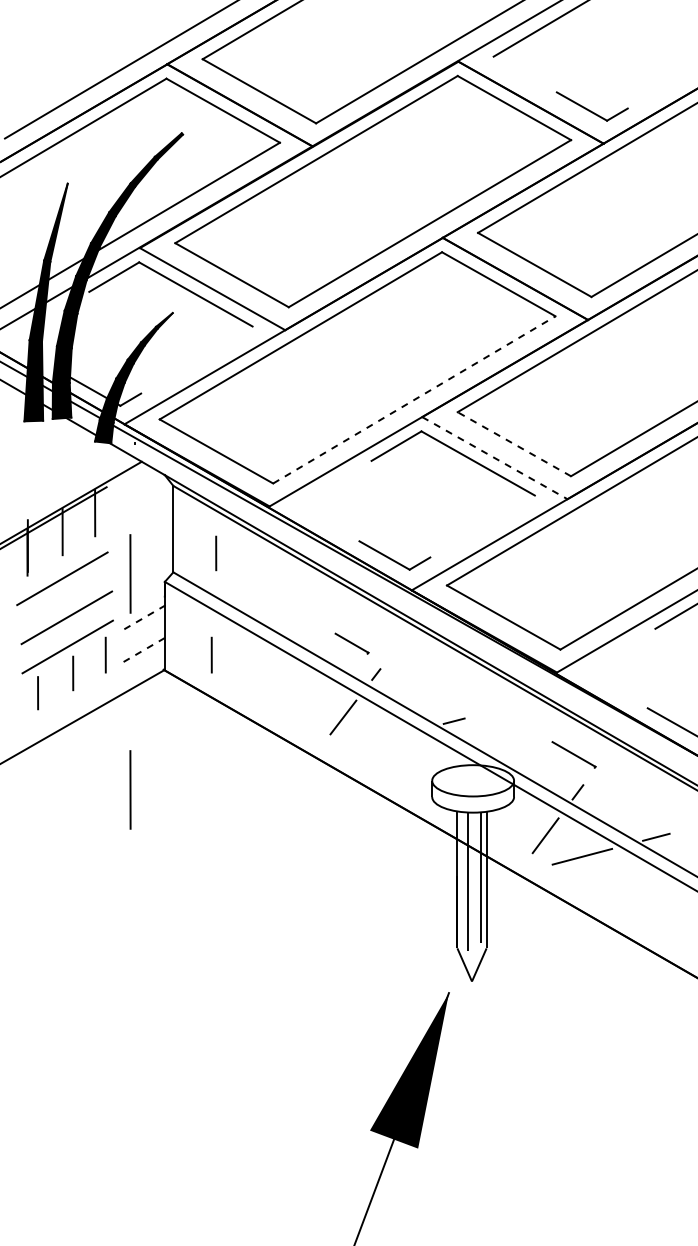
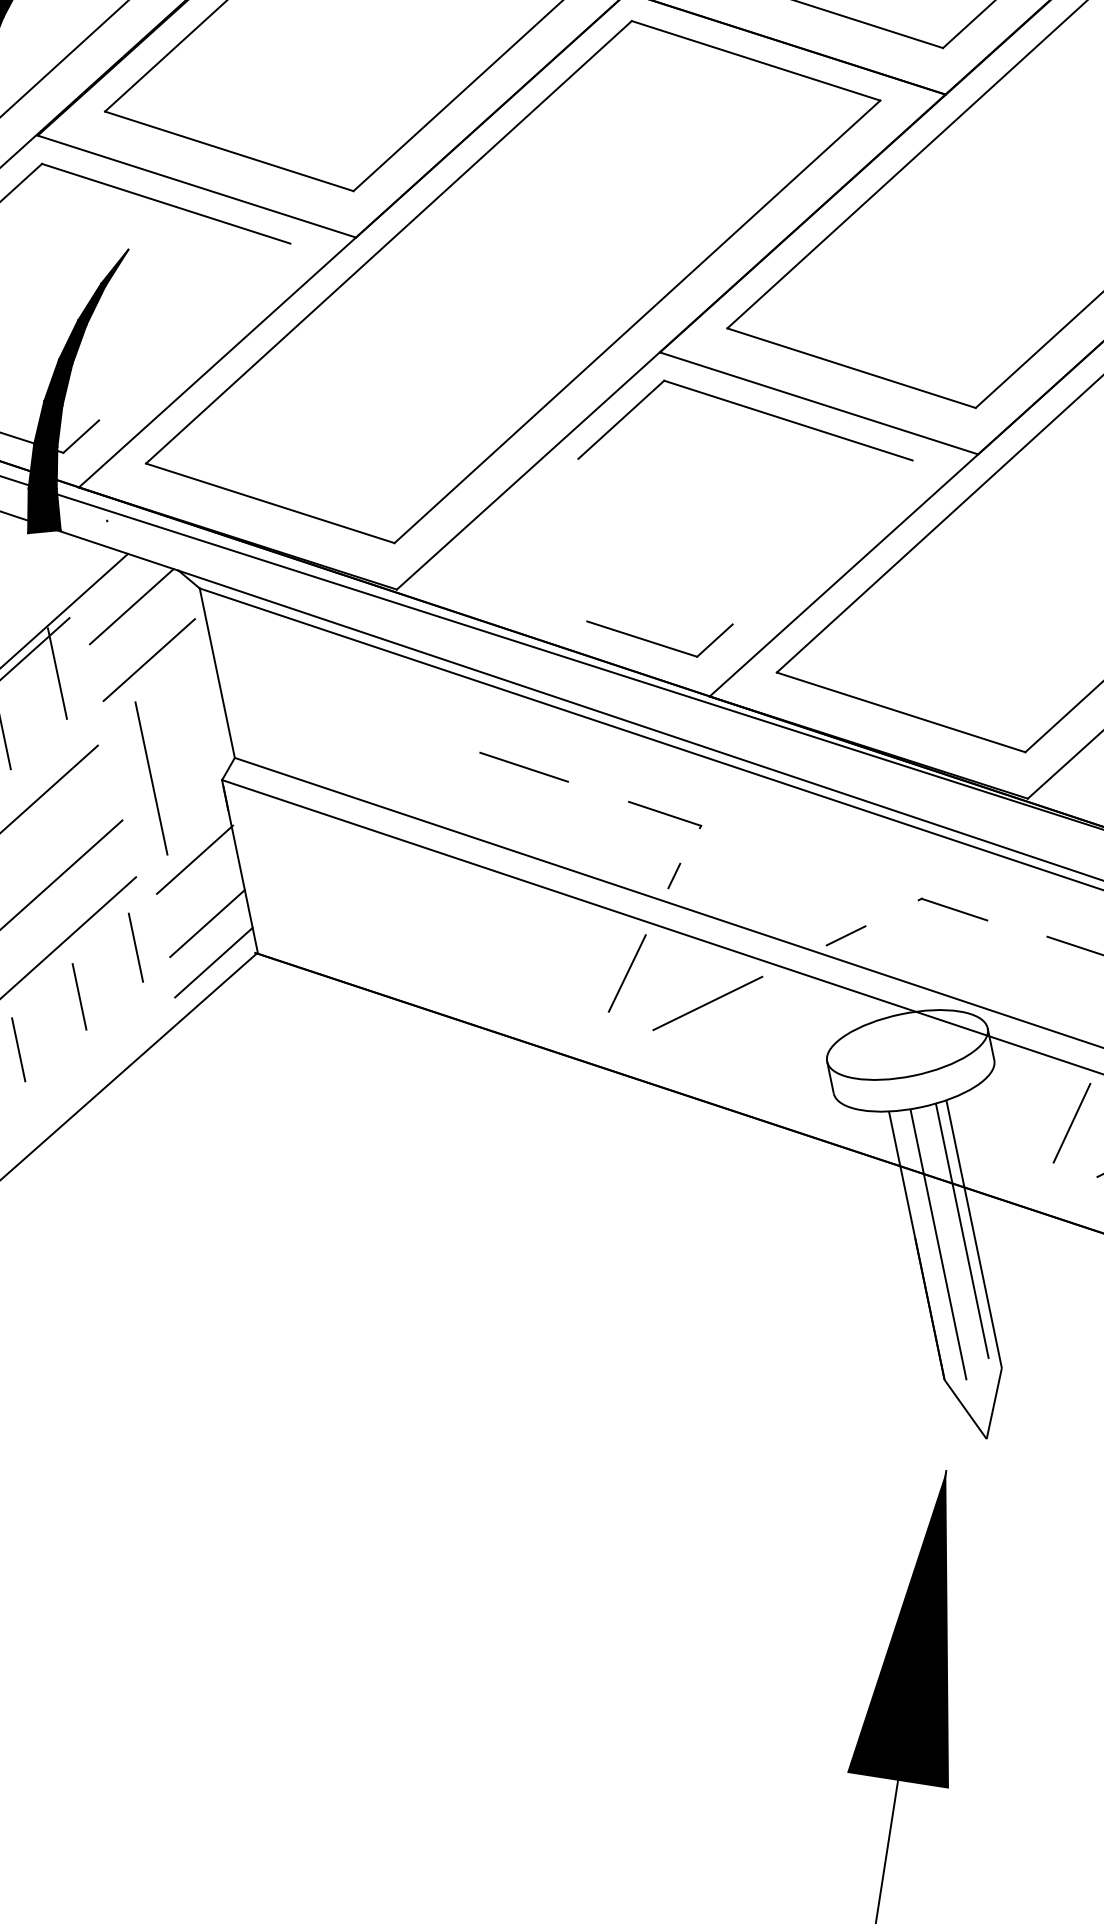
line: (414, 399) -> (637, 321), dashed -> solid
line: (513, 443) -> (849, 367), dashed -> solid
line: (495, 458) -> (820, 403), dashed -> solid
line: (138, 487) -> (132, 605), added
line: (140, 515) -> (147, 659), added
line: (216, 553) -> (311, 703), removed
line: (313, 605) -> (523, 766), added
line: (143, 618) -> (195, 860), dashed -> solid
part: (351, 643) -> (664, 814), moved
line: (142, 650) -> (206, 923), dashed -> solid
line: (211, 654) -> (343, 903), removed
line: (141, 670) -> (212, 963), added
part: (508, 718) -> (951, 908), added
line: (379, 739) -> (707, 1001), added
line: (130, 789) -> (238, 1201), removed

